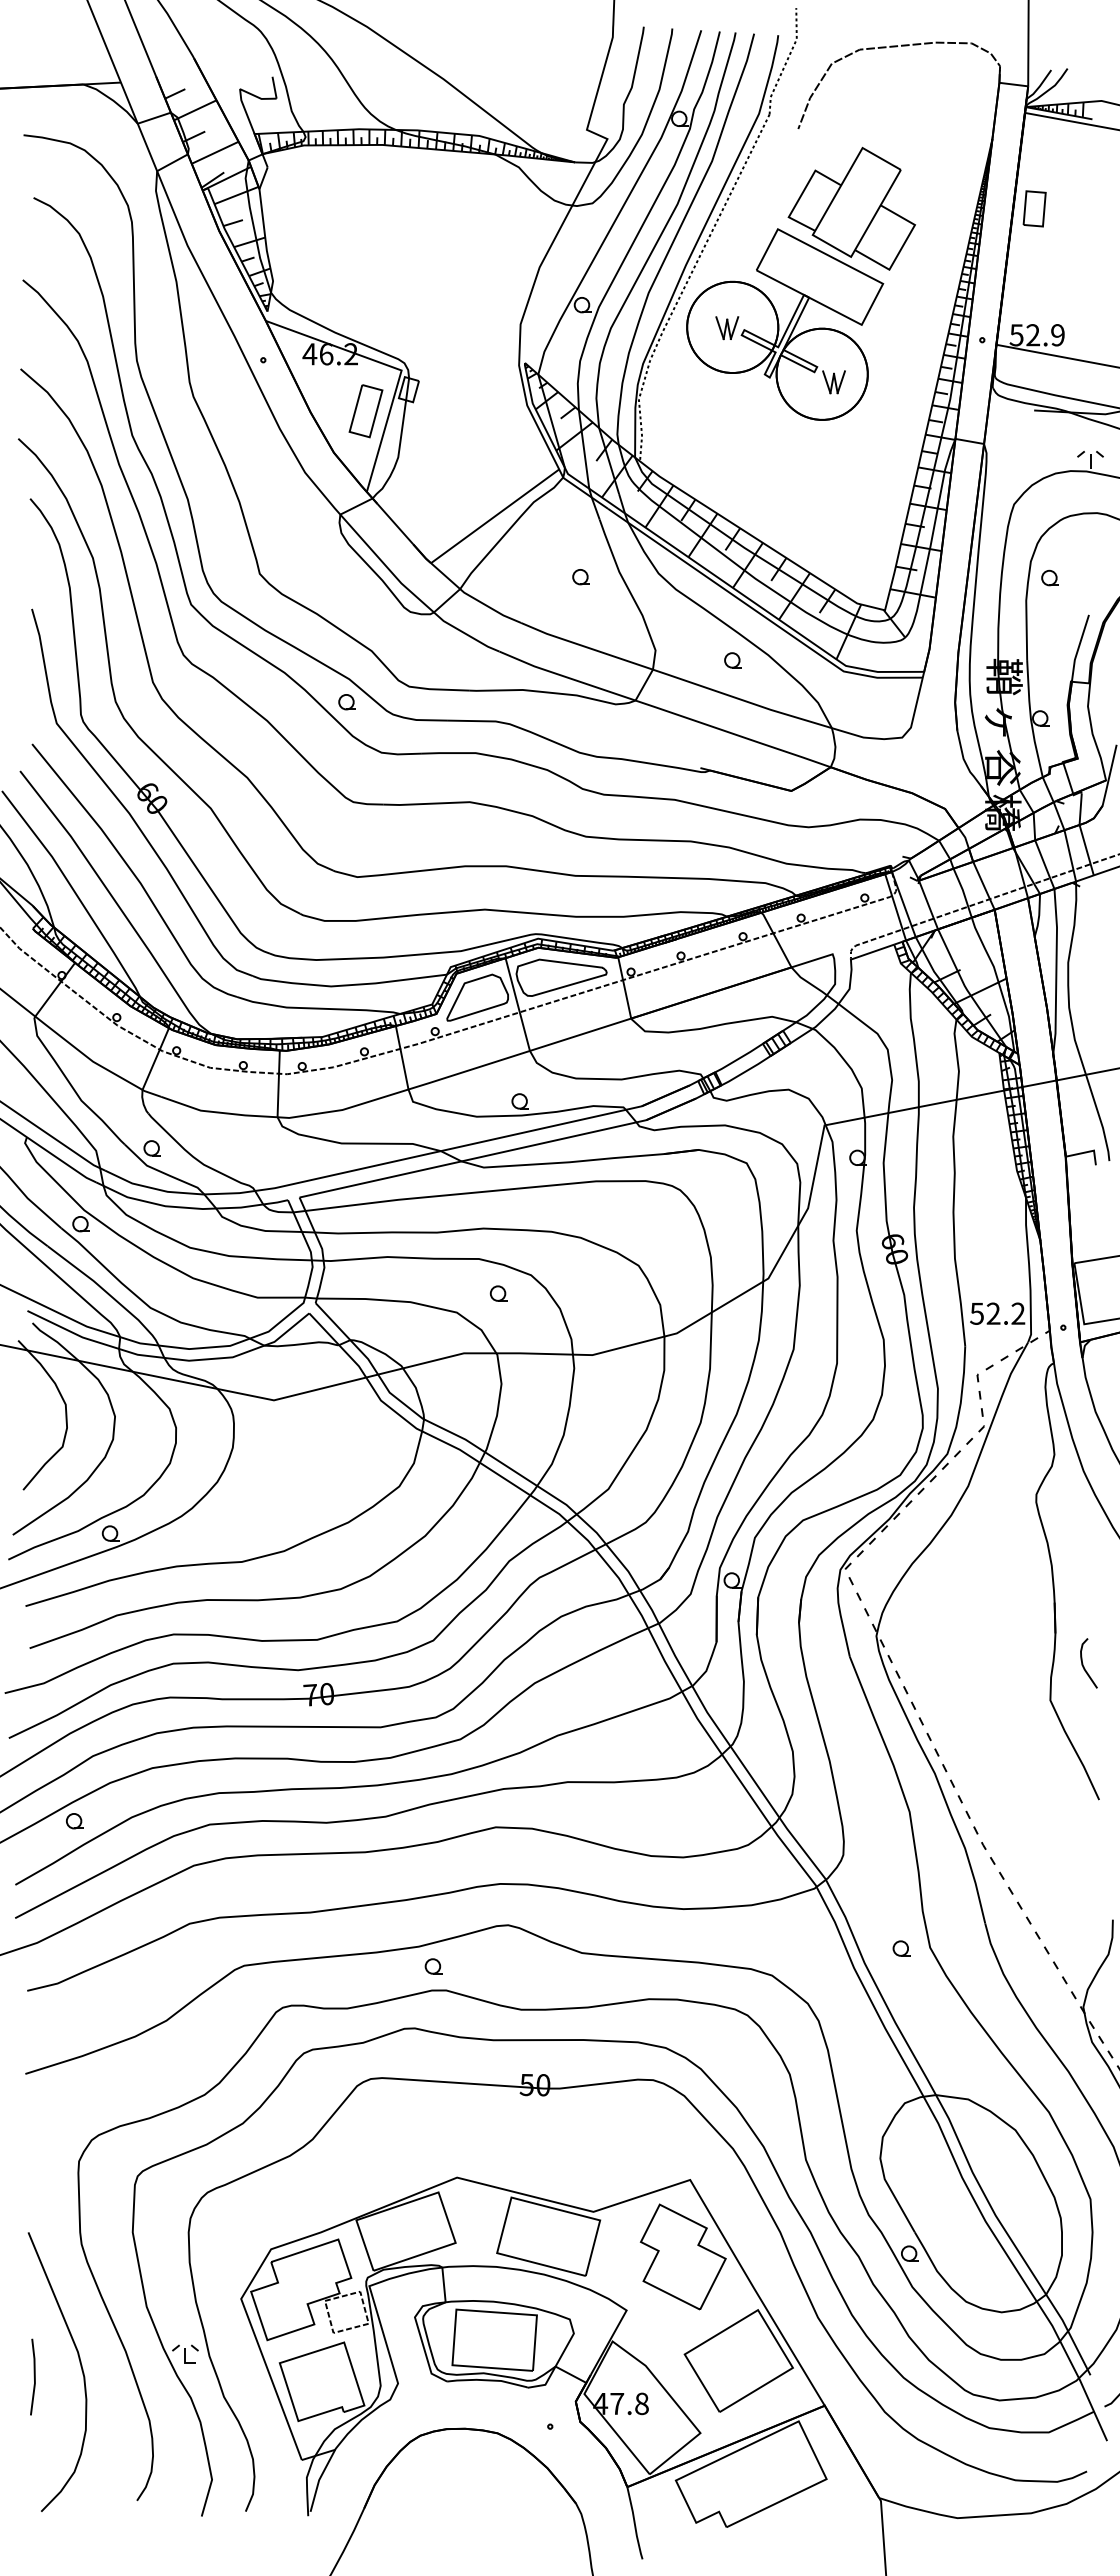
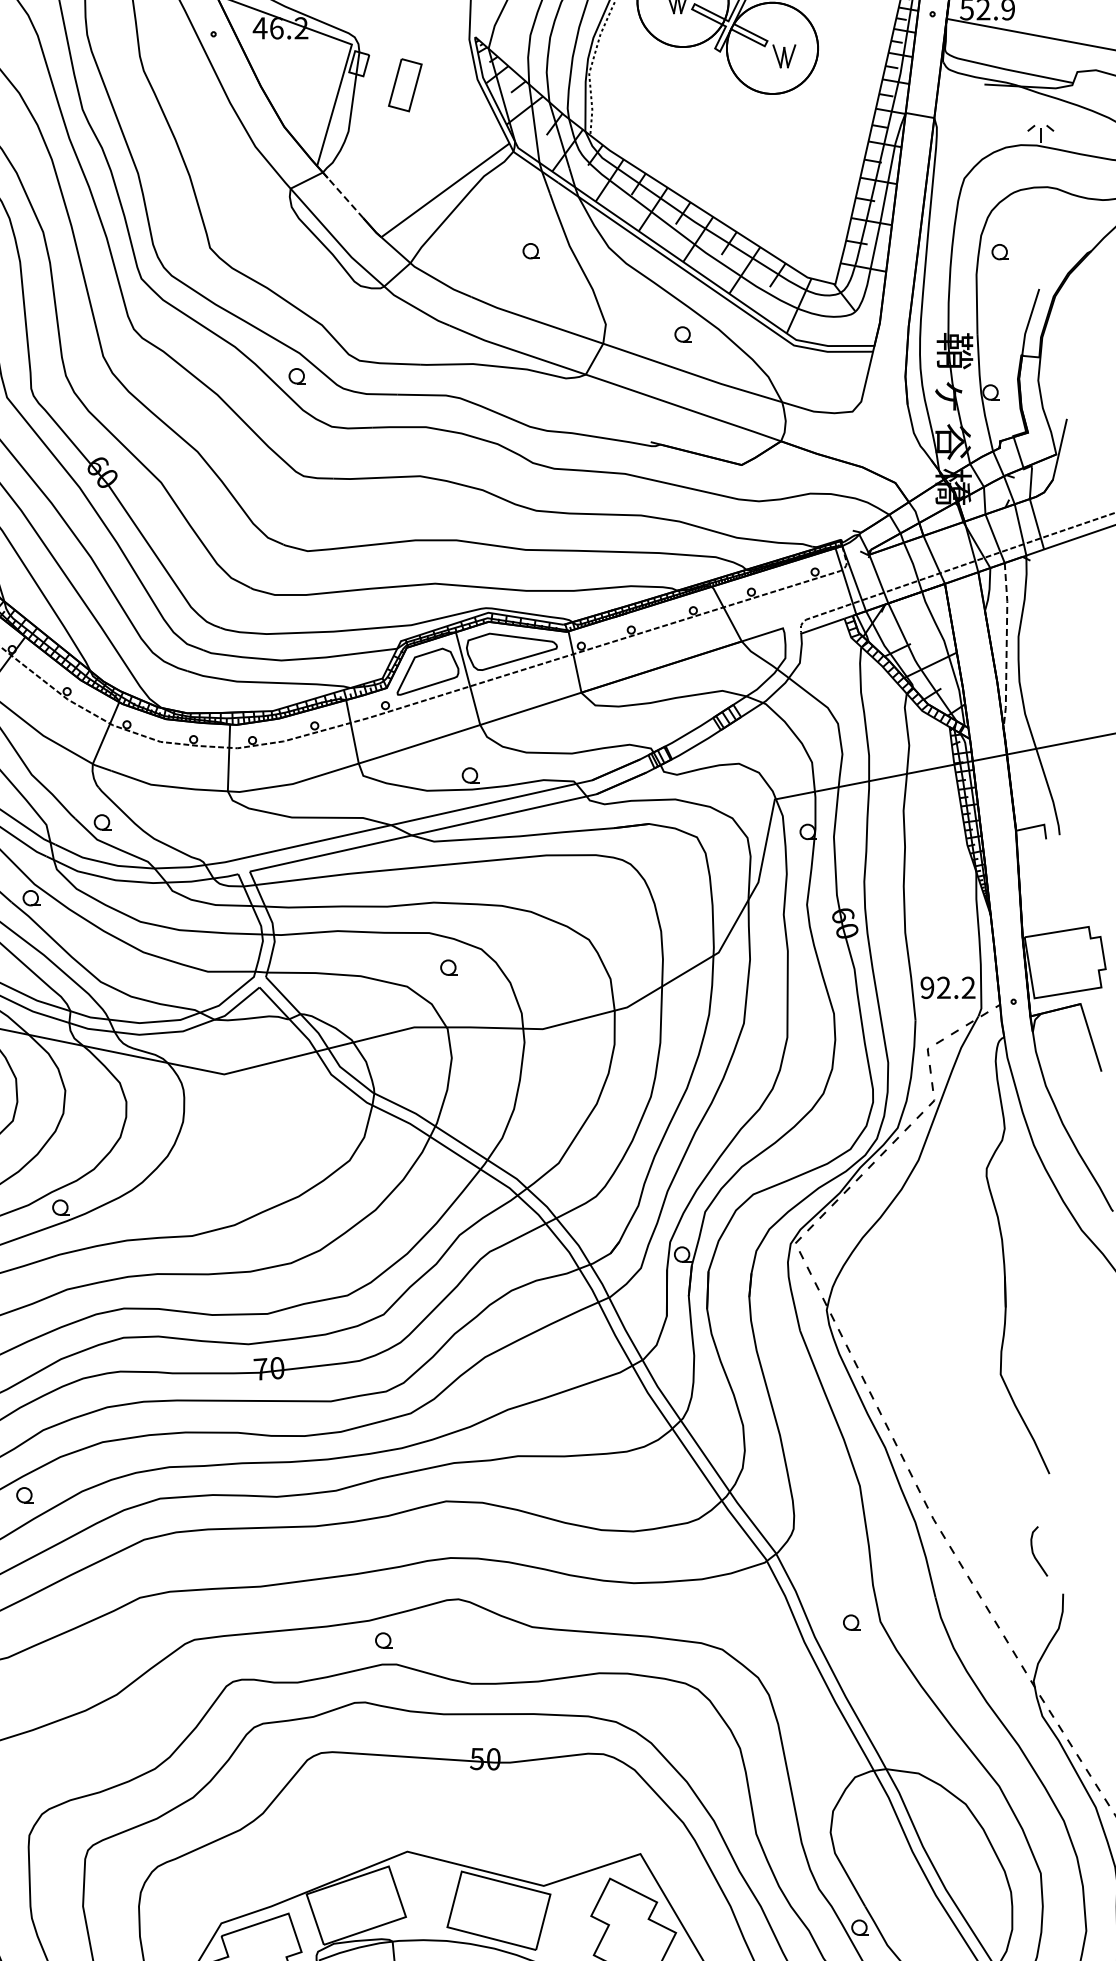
part: (365, 411) -> (404, 85), moved
line: (395, 524) -> (345, 198), solid -> dashed
line: (1056, 972) -> (1006, 646), solid -> dashed
text: (976, 1313) -> (926, 987), 52.2 -> 92.2
curve: (1083, 1663) -> (1033, 1551), moved

